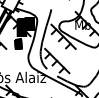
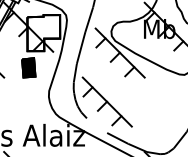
fill: (25, 26) -> (43, 32), removed

